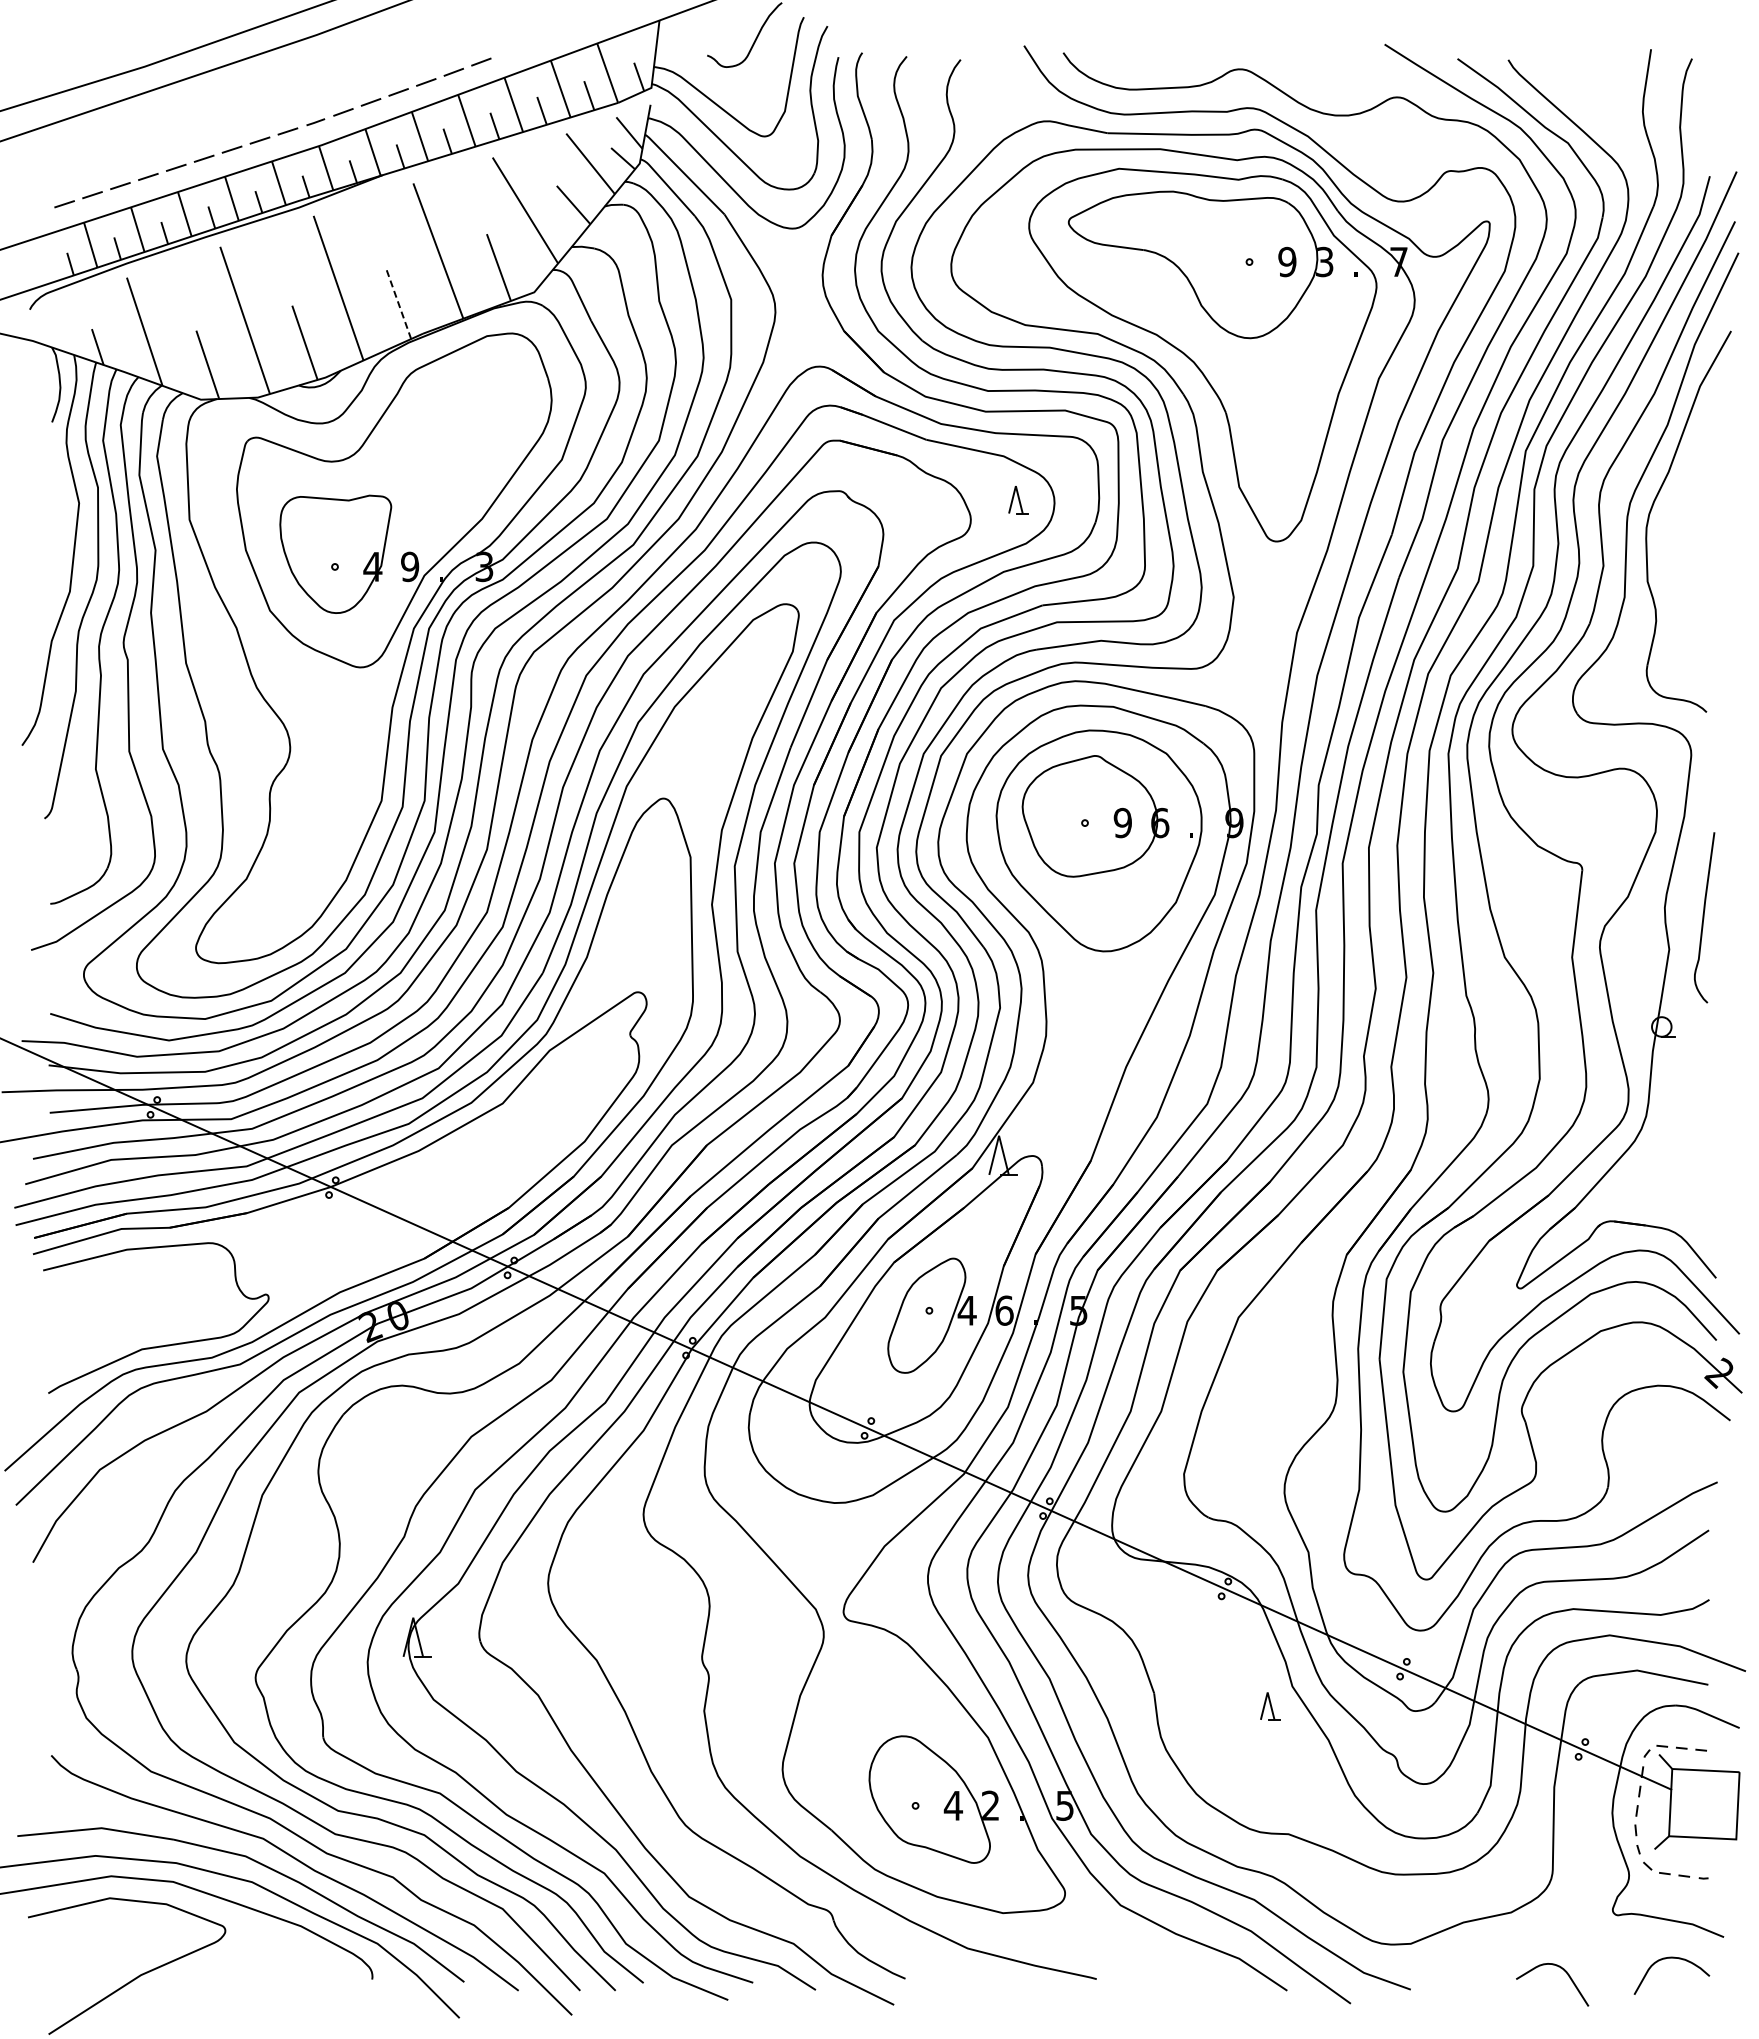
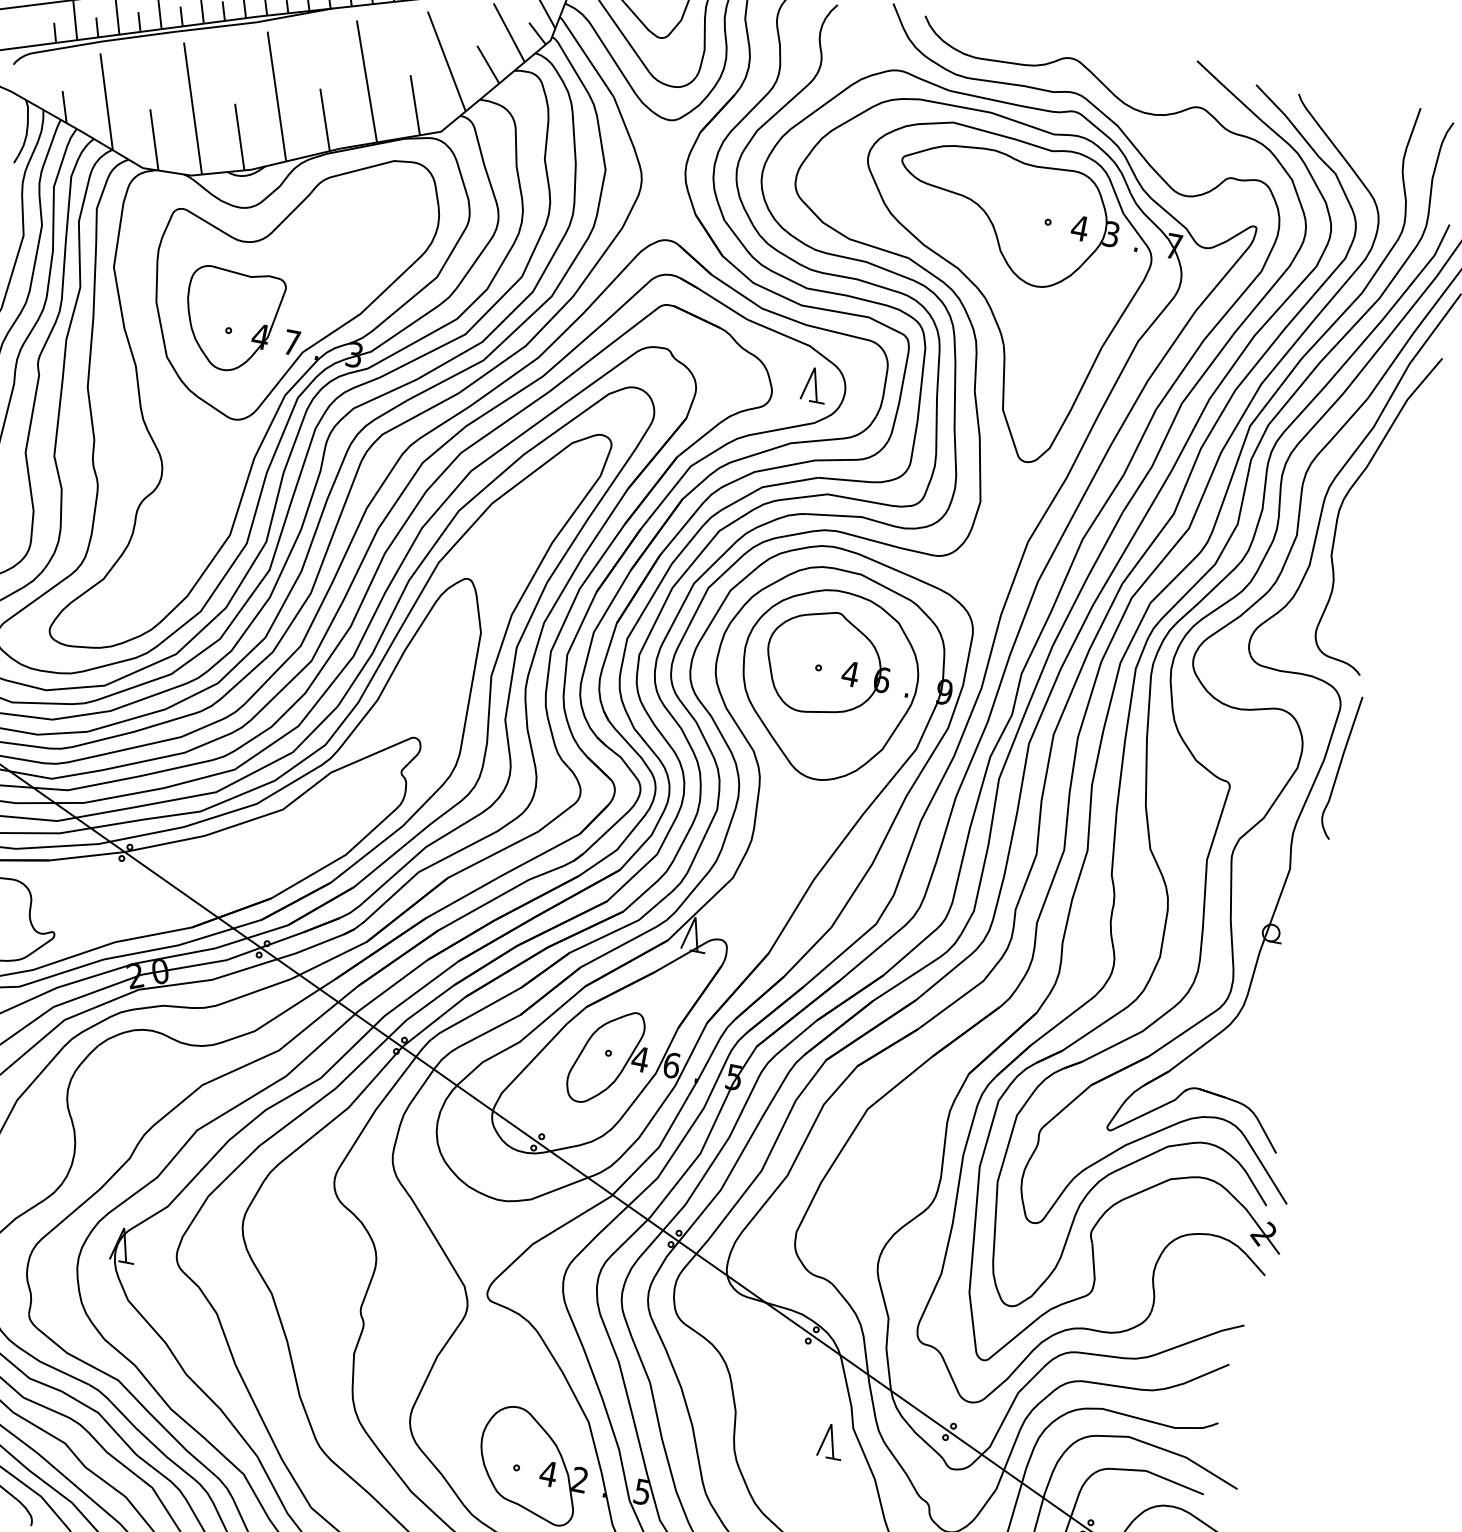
text: (1286, 261) -> (1079, 227), 9 -> 4
line: (398, 304) -> (324, 120), dashed -> solid
part: (1018, 499) -> (815, 384), size x1.43
text: (410, 566) -> (292, 342), 9 -> 7
text: (1122, 822) -> (850, 673), 9 -> 4
curve: (1704, 917) -> (1340, 767), moved
part: (1270, 1706) -> (831, 1441), size x1.43

